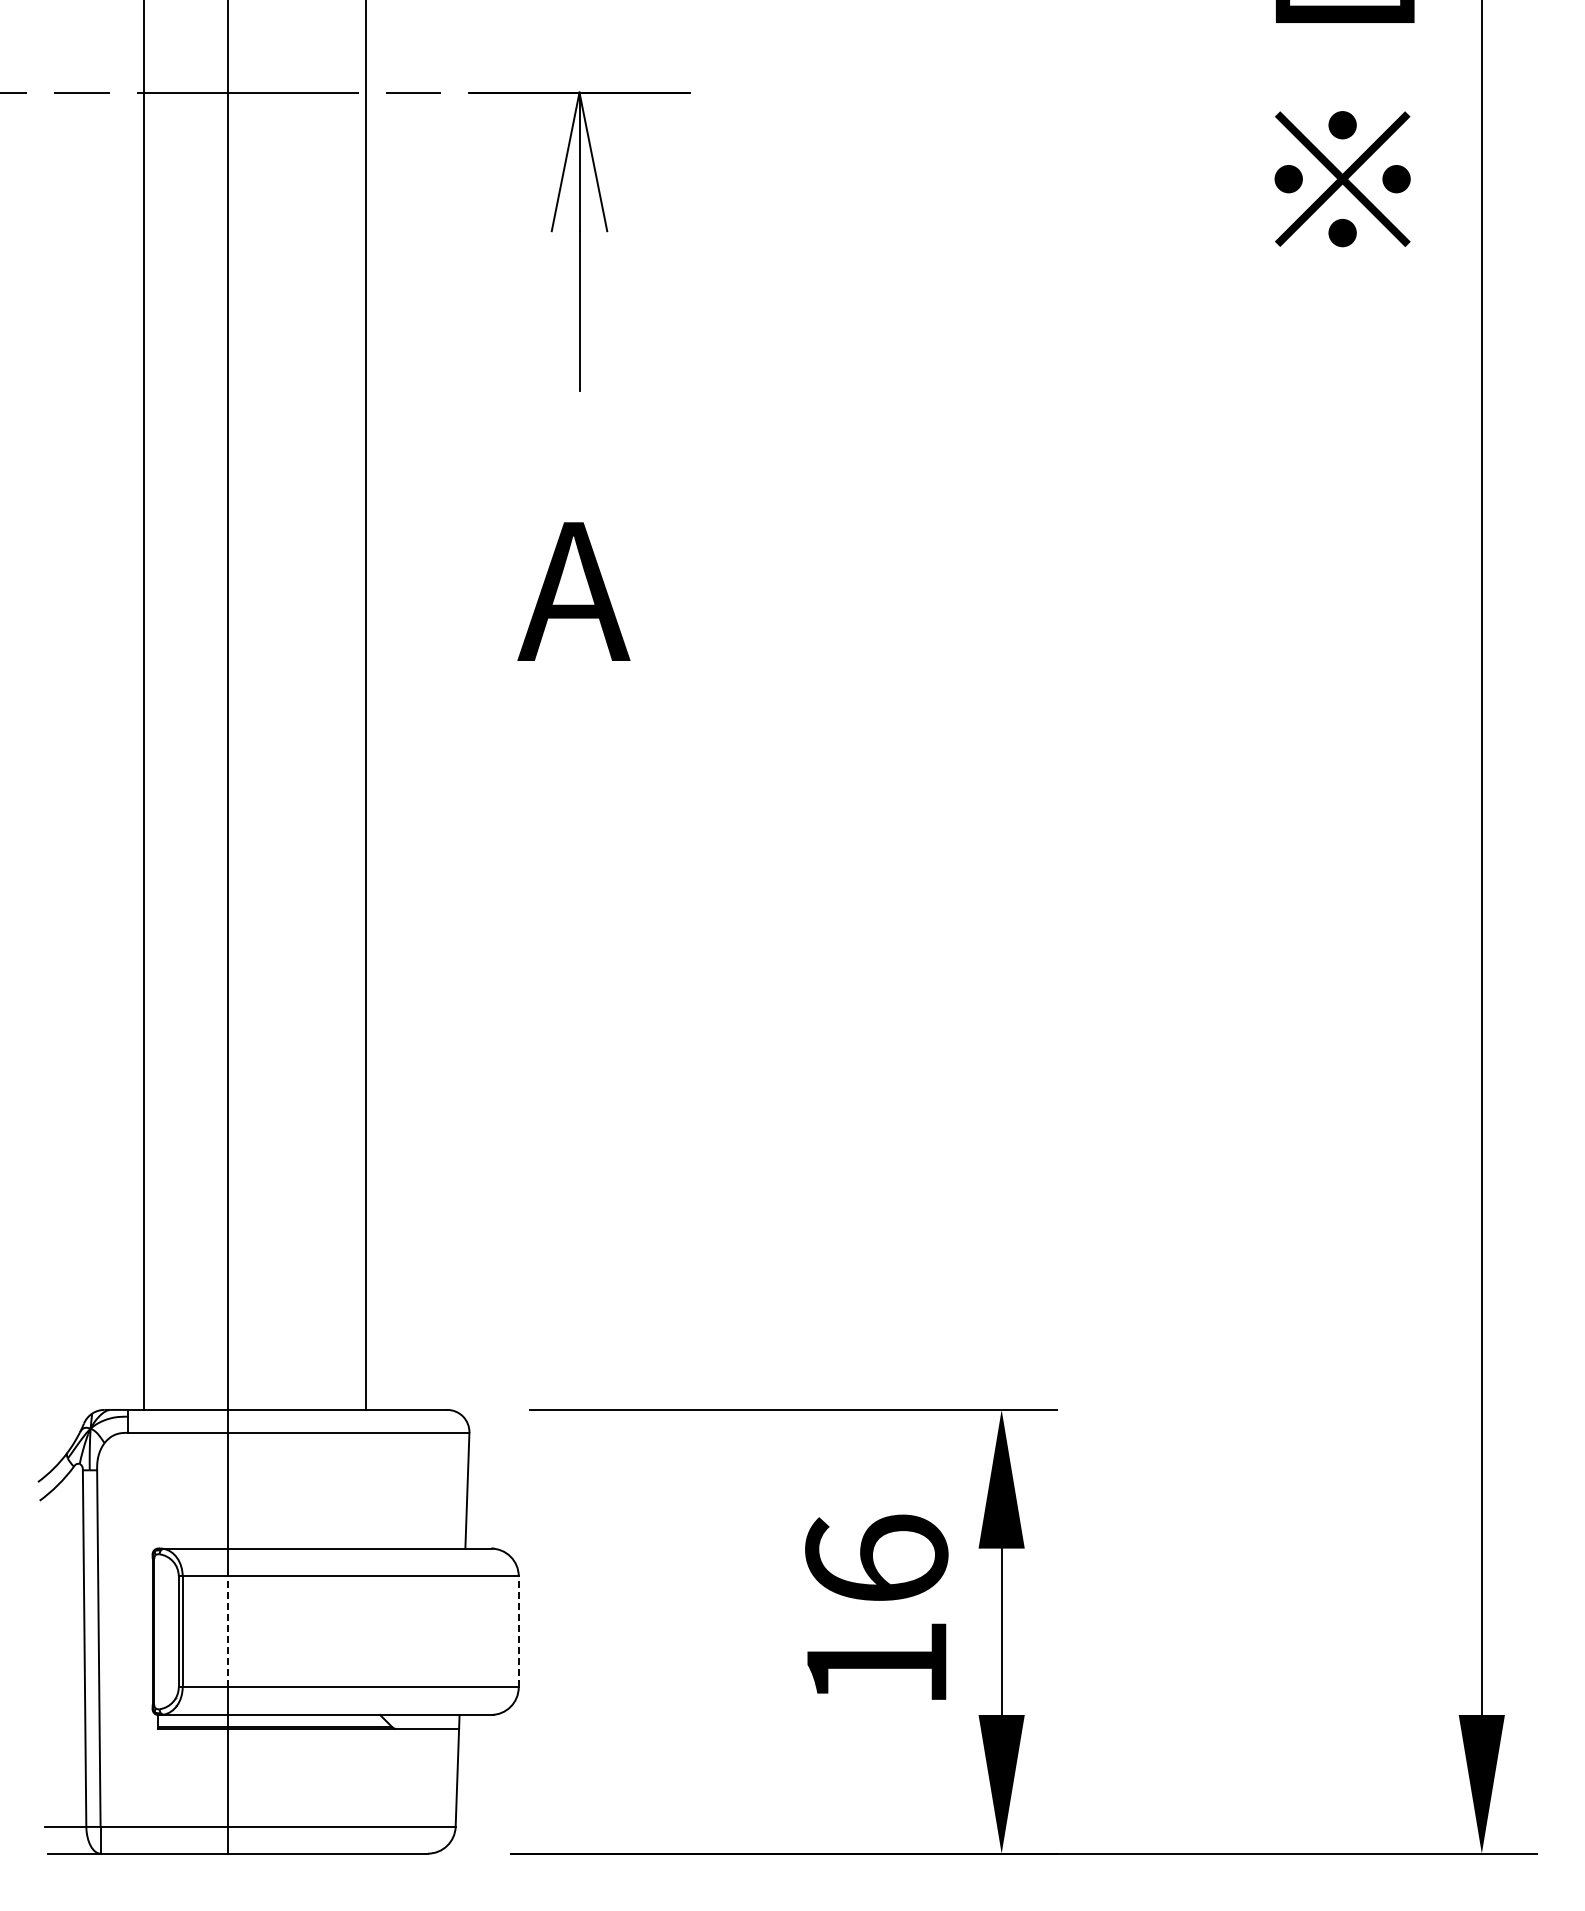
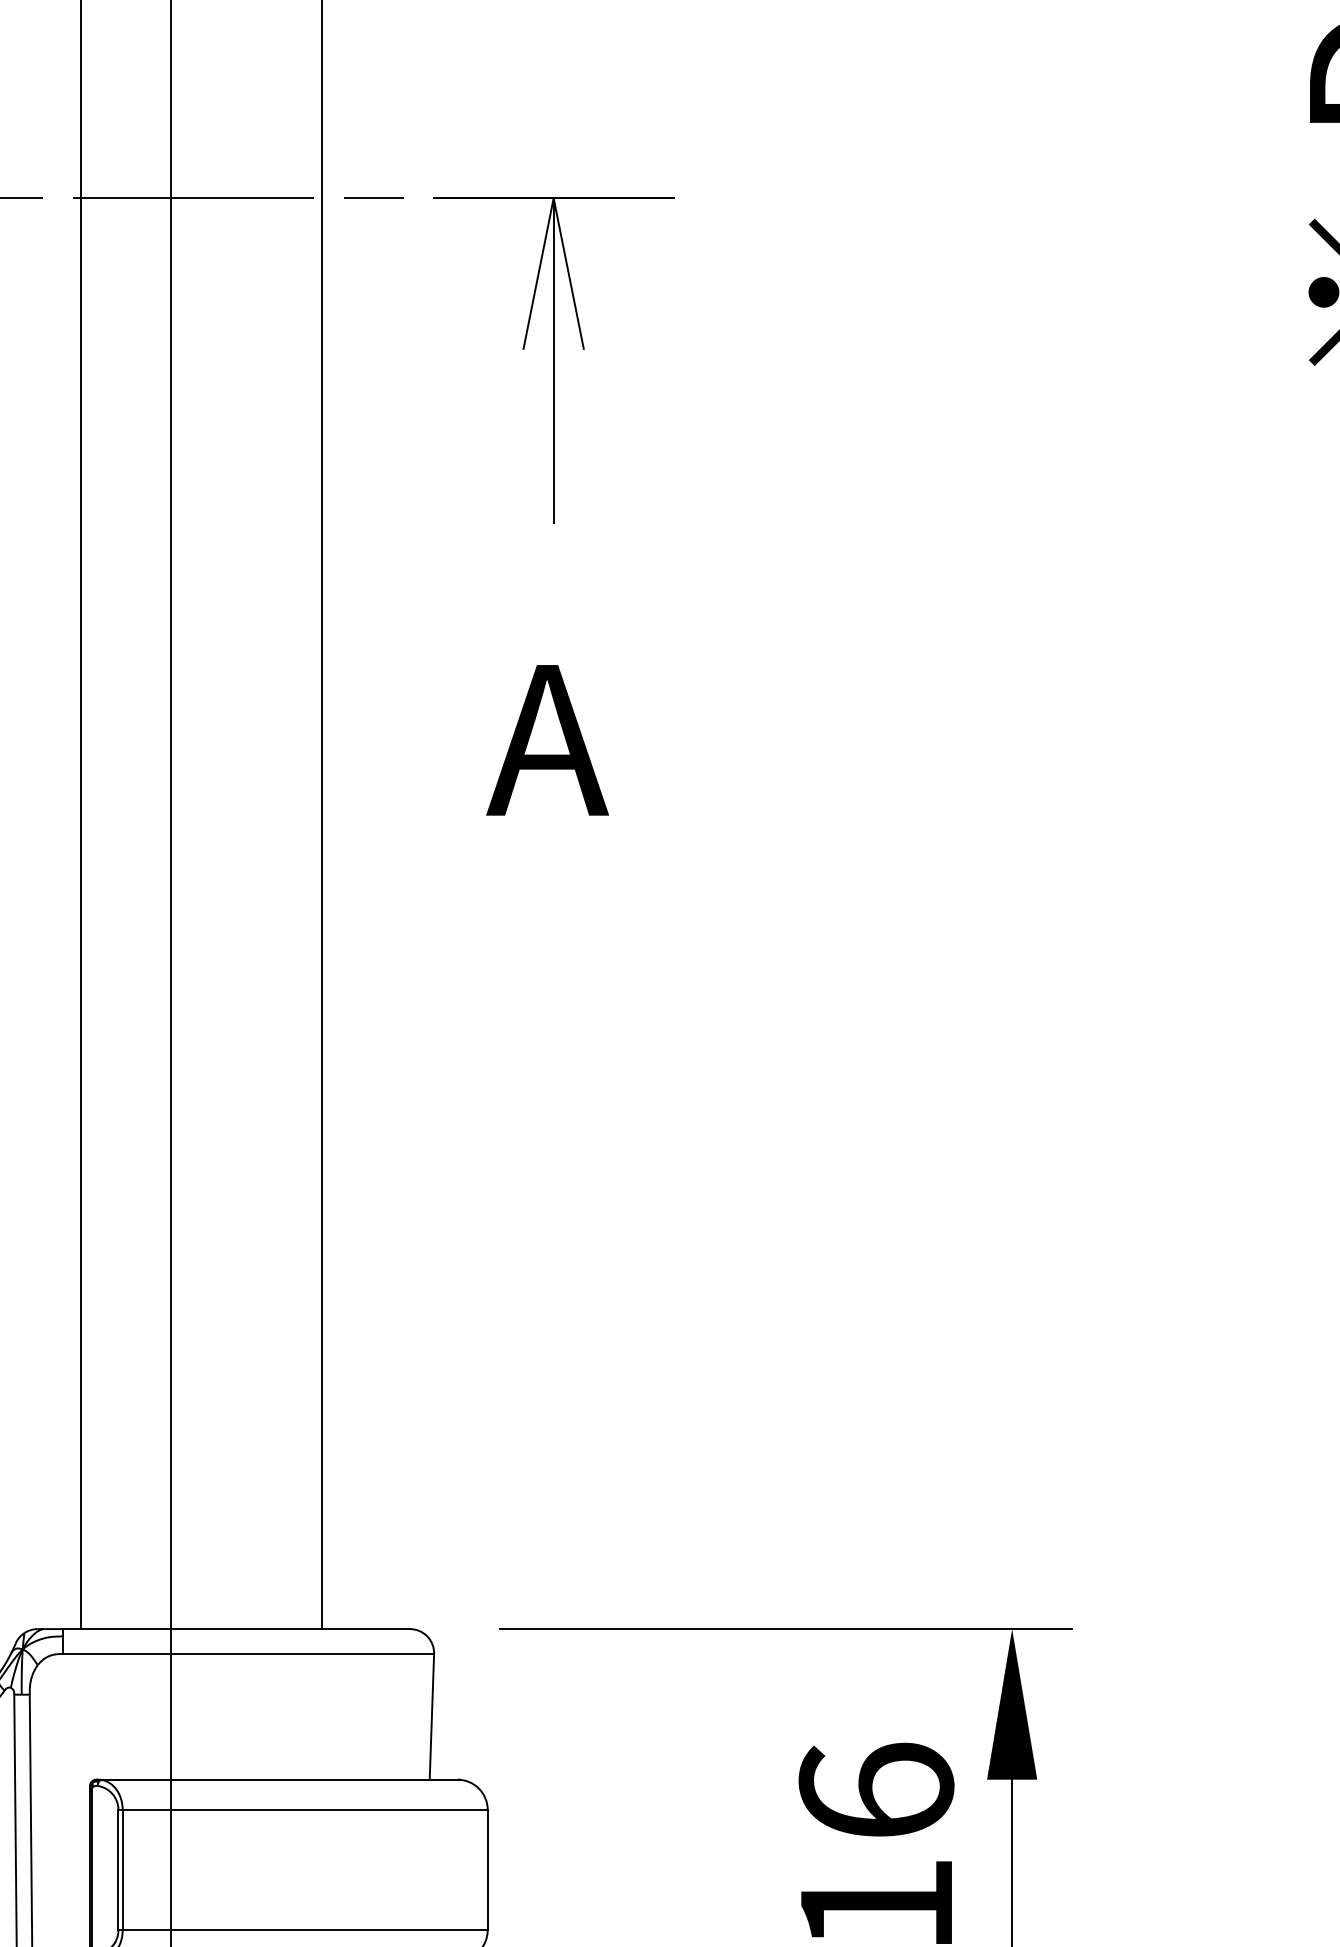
line: (227, 1631) -> (171, 1869), dashed -> solid
line: (518, 1631) -> (487, 1869), dashed -> solid

